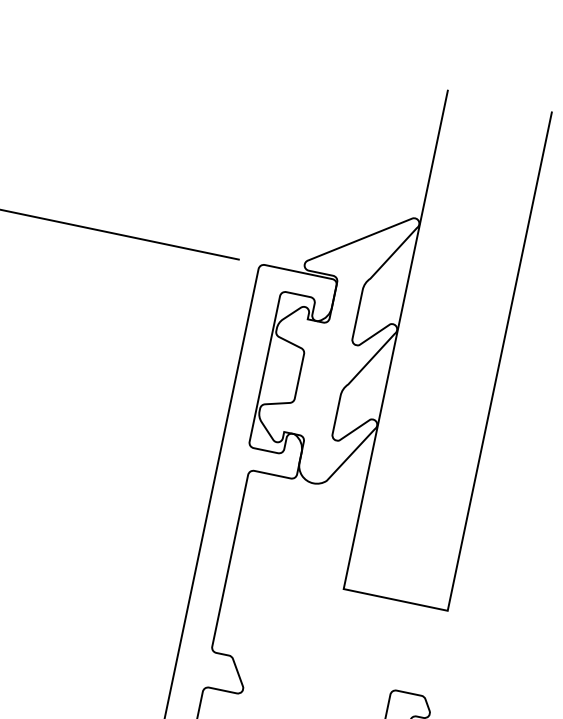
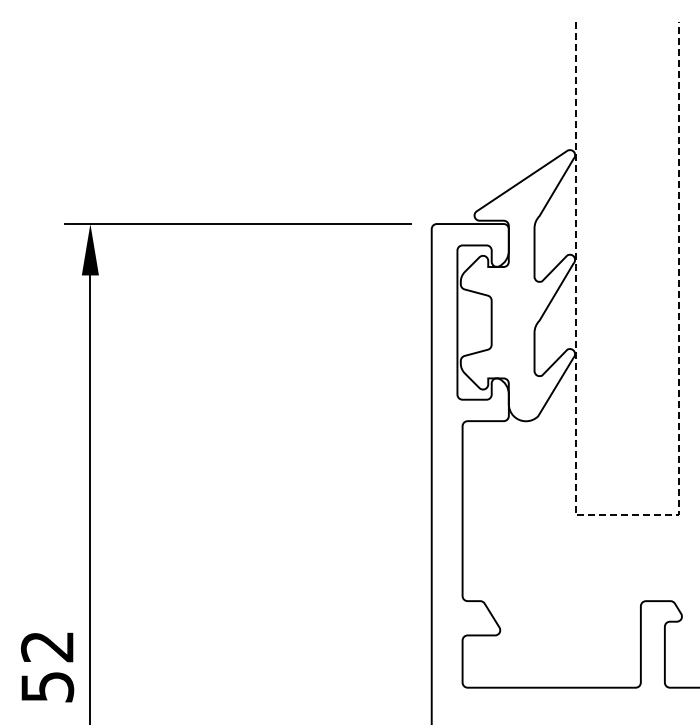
line: (396, 600) -> (627, 515), solid -> dashed

